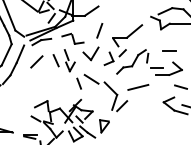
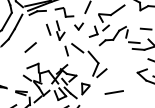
part: (90, 53) -> (78, 26), size x0.6
line: (36, 61) -> (30, 47), moved
line: (138, 87) -> (114, 92), moved

